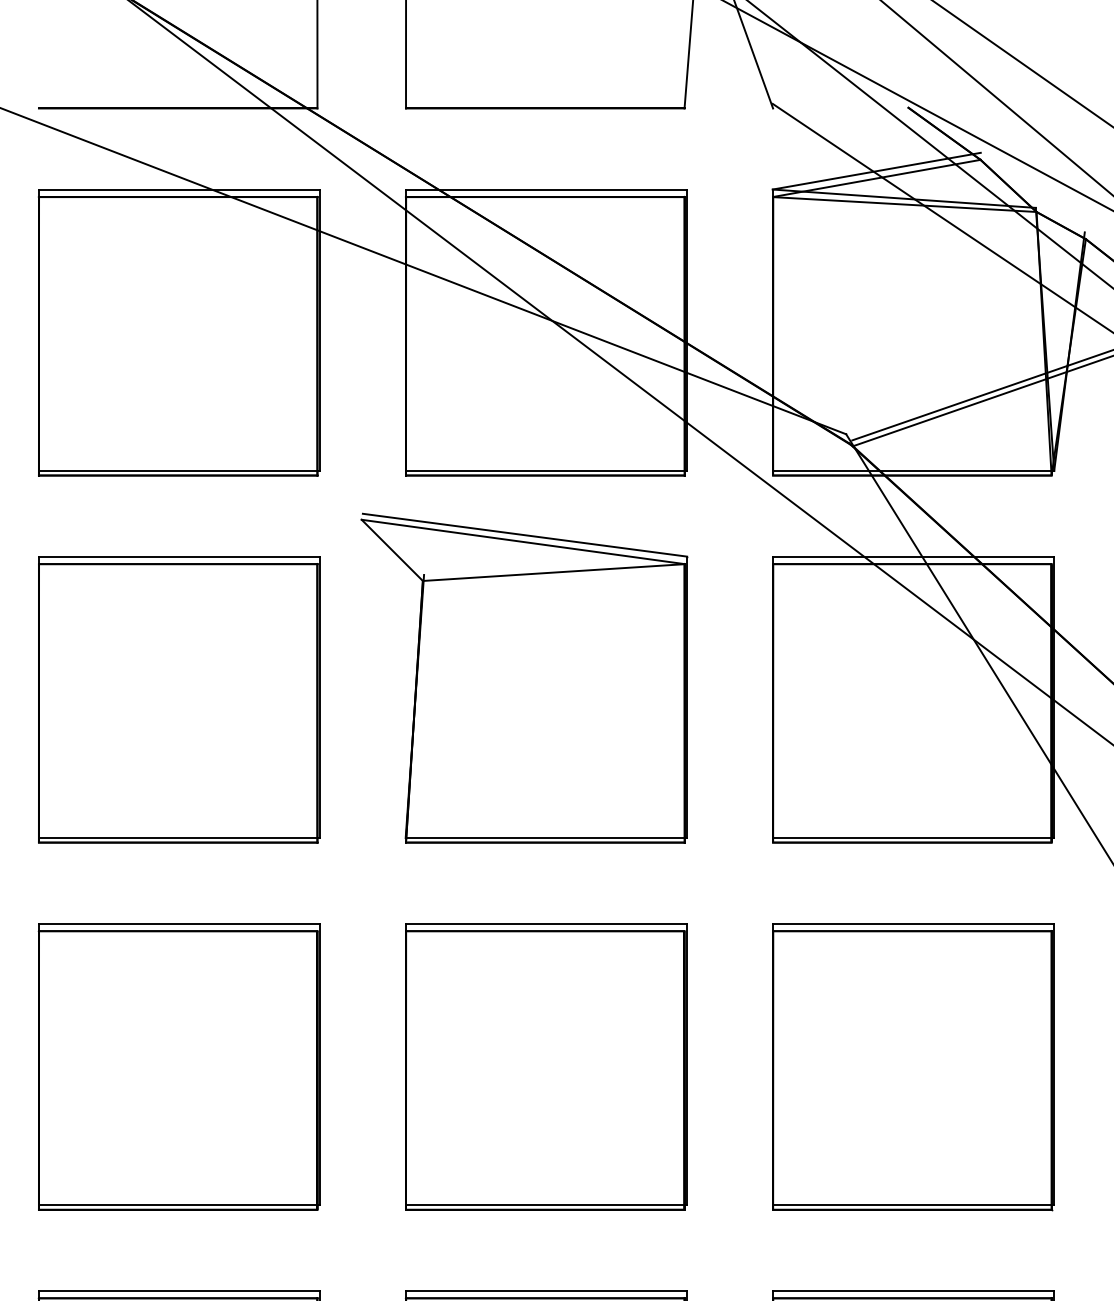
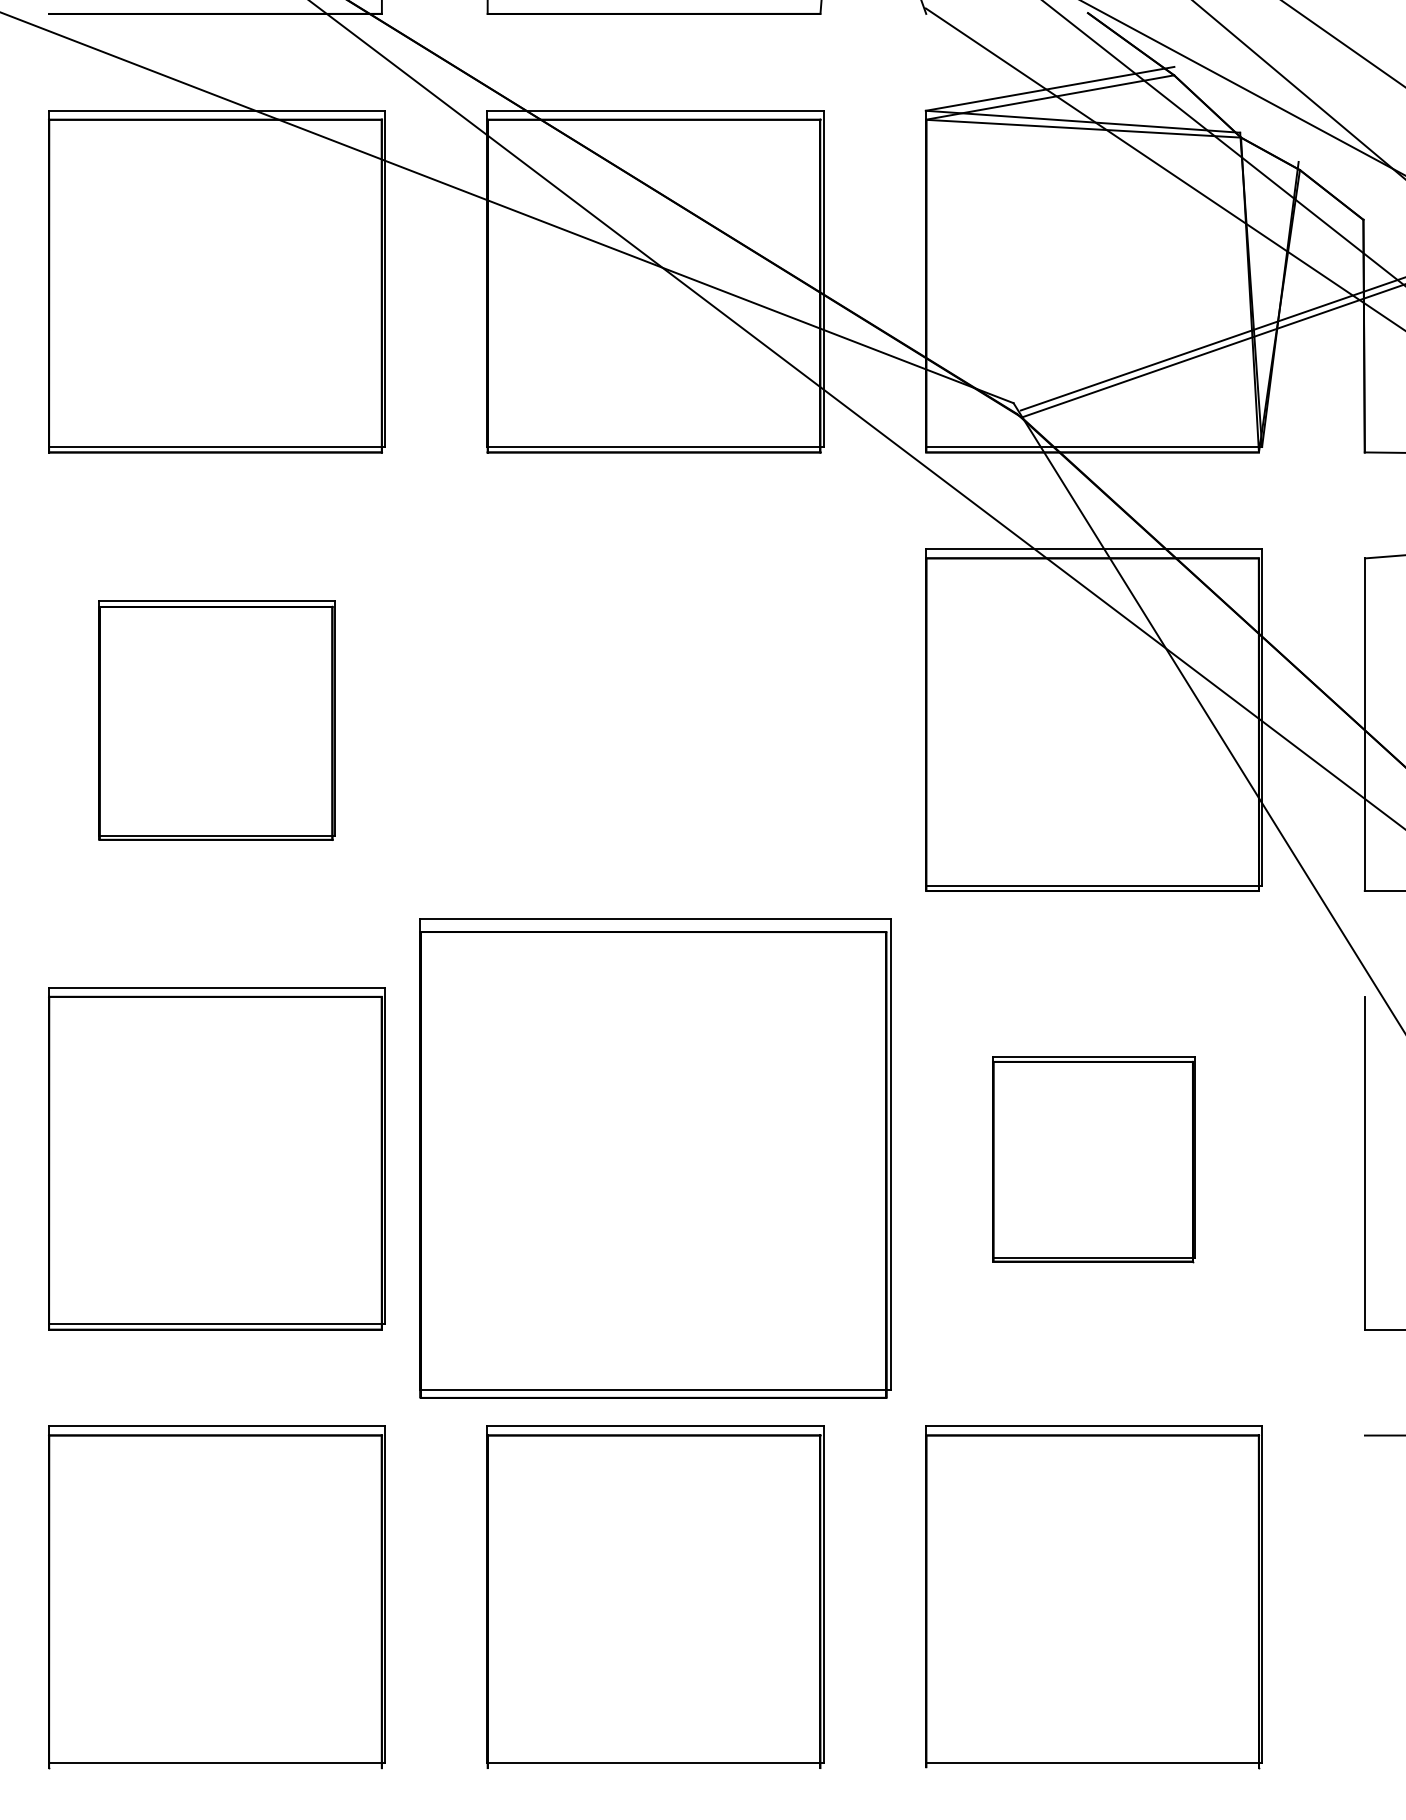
part: (524, 678) -> (629, 694), removed
part: (179, 699) -> (216, 720), size x0.7
part: (546, 1066) -> (655, 1158), size x1.4
part: (913, 1067) -> (1093, 1159), size x0.6

